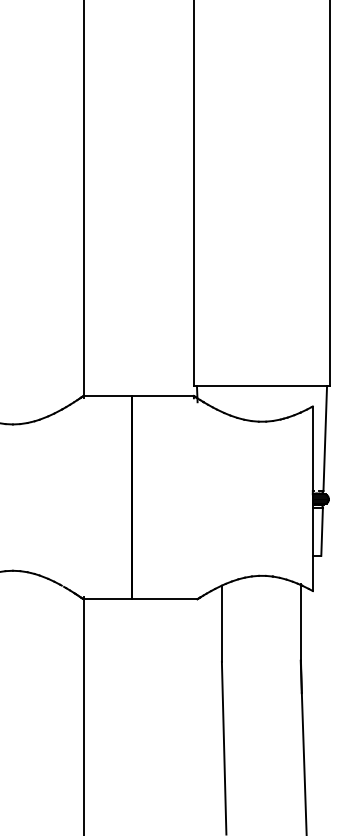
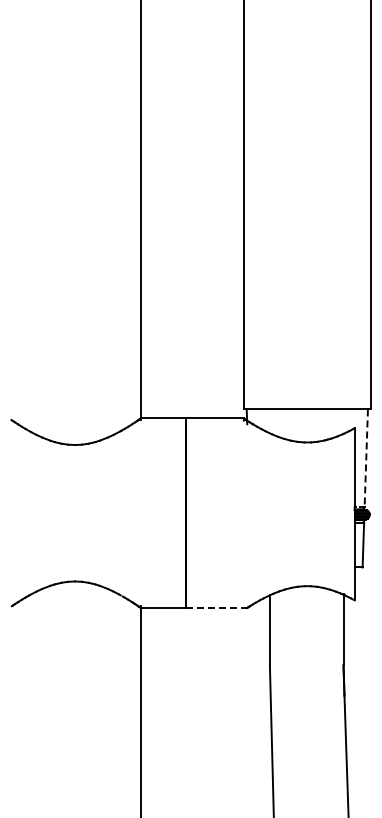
line: (325, 438) -> (366, 458), solid -> dashed
line: (165, 599) -> (217, 608), solid -> dashed

